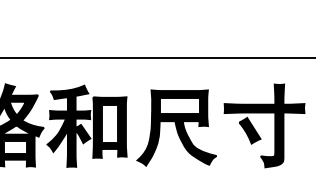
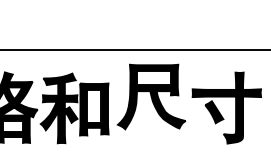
part: (176, 127) -> (151, 96), moved

